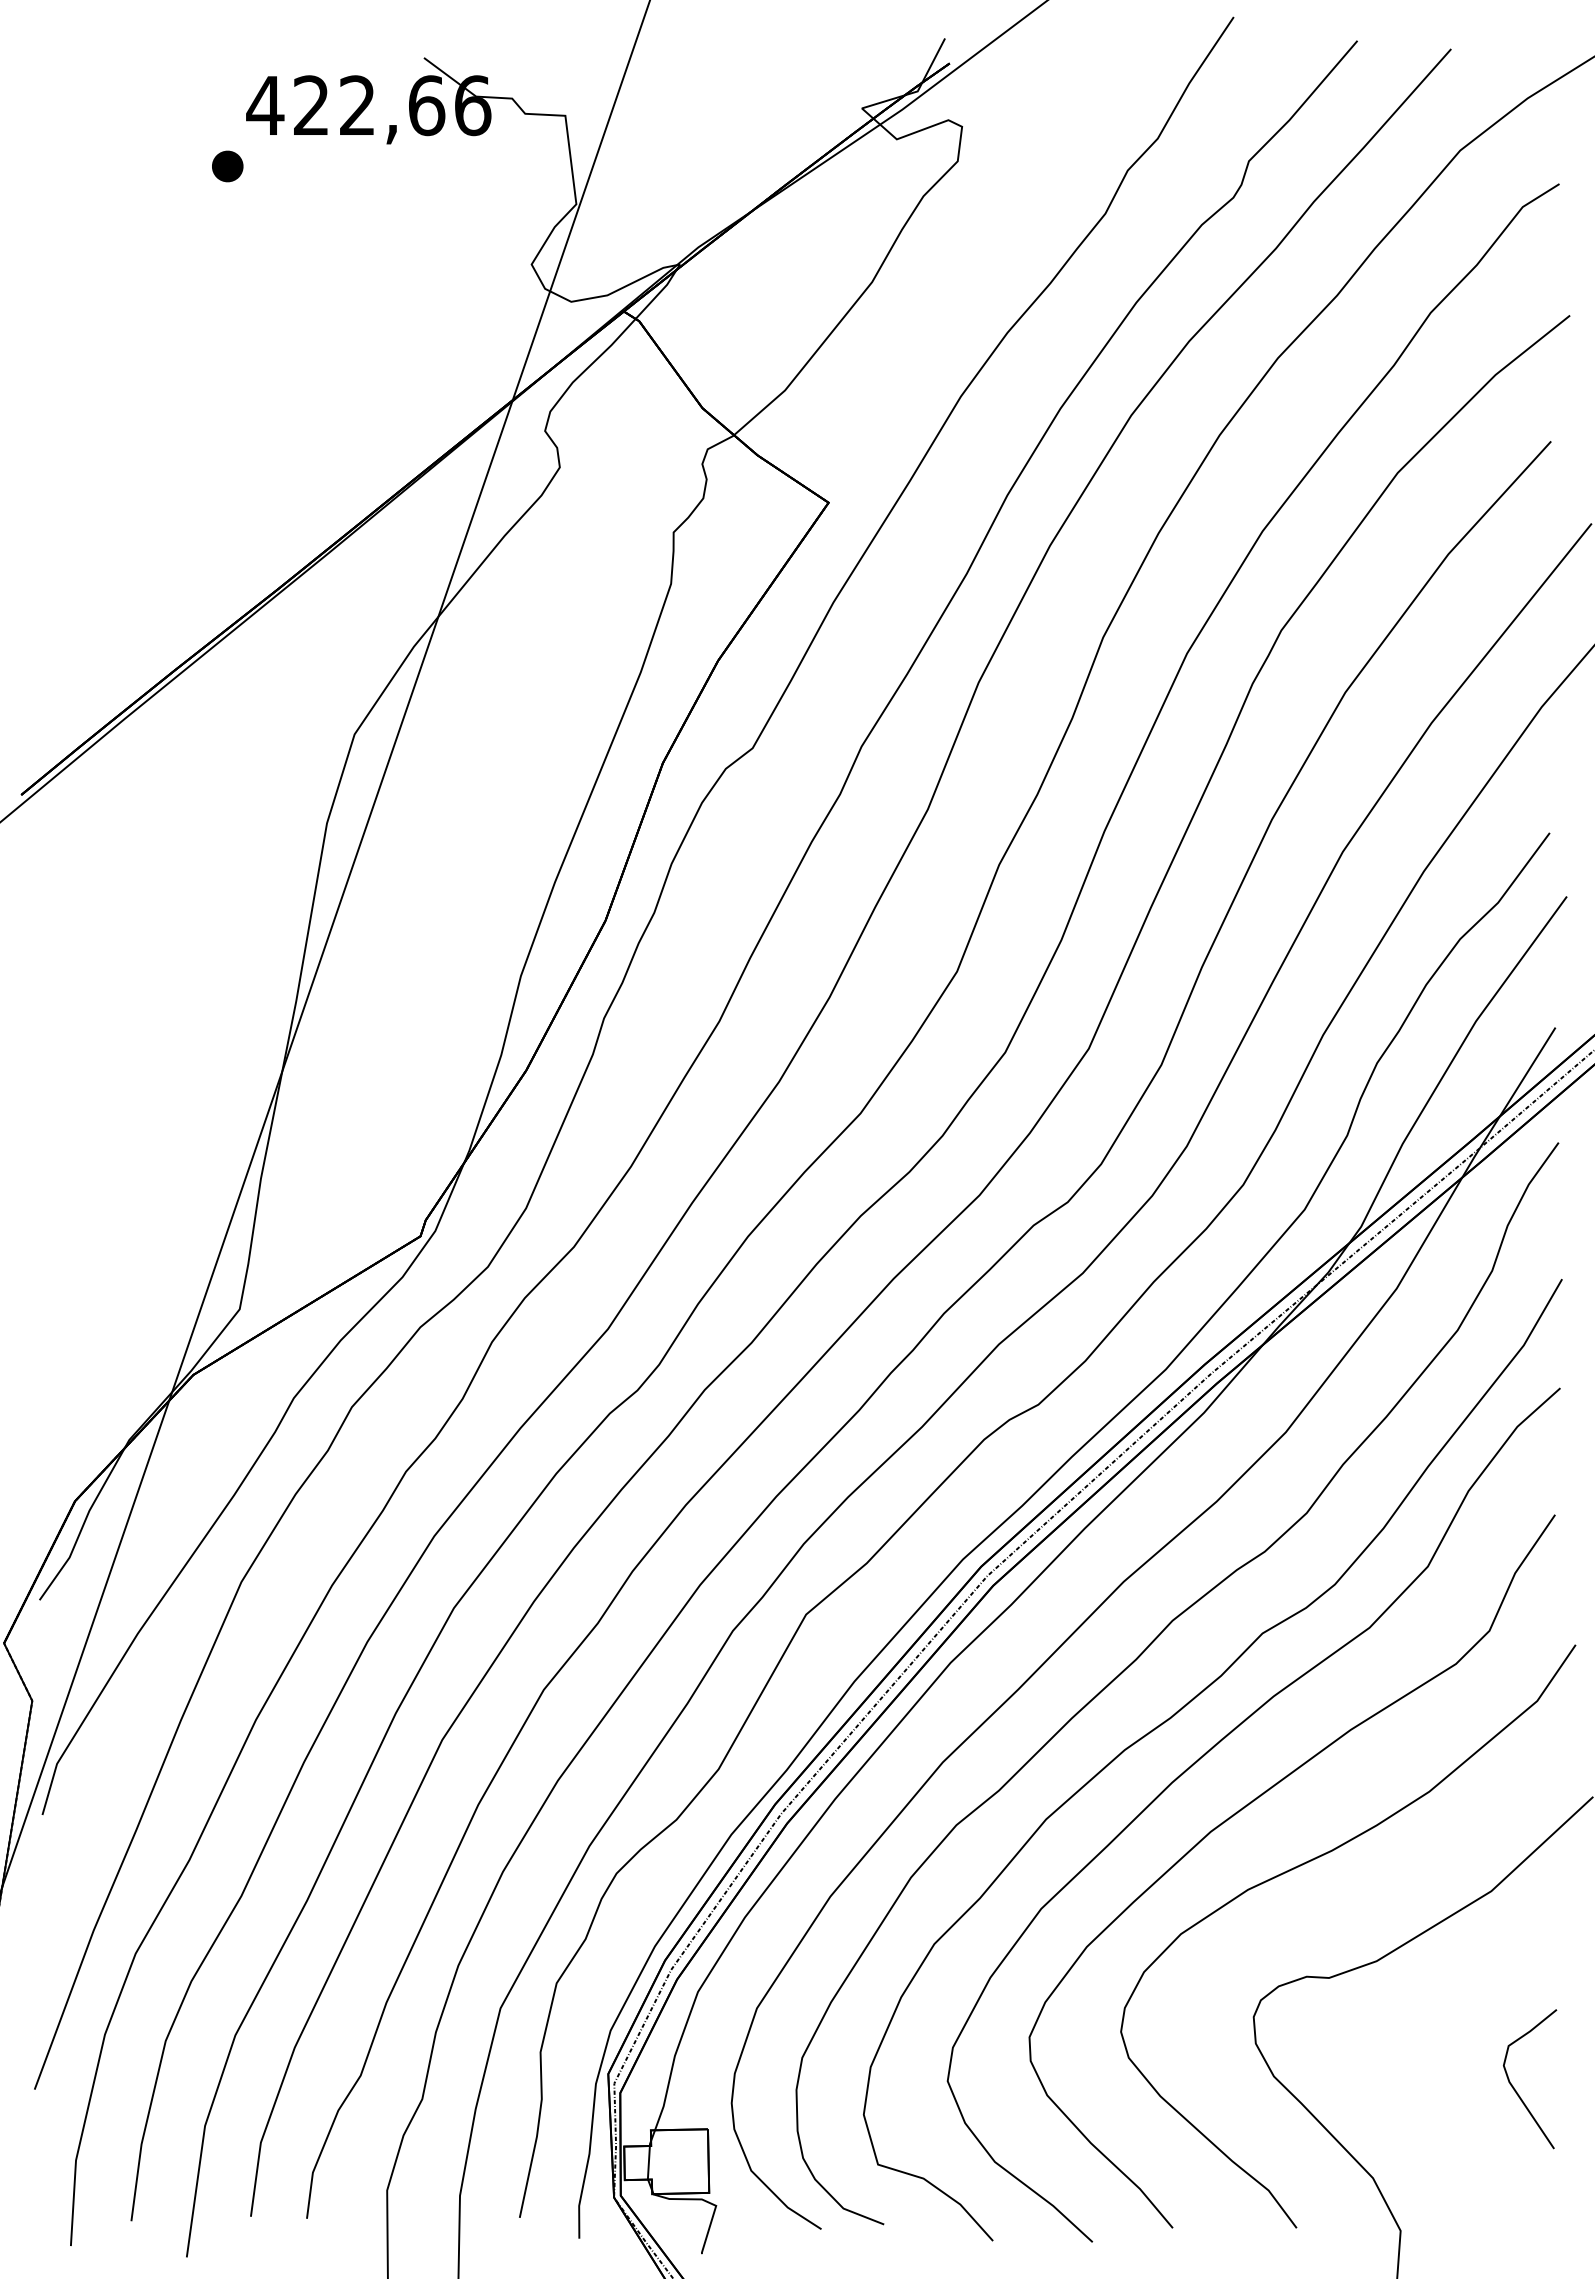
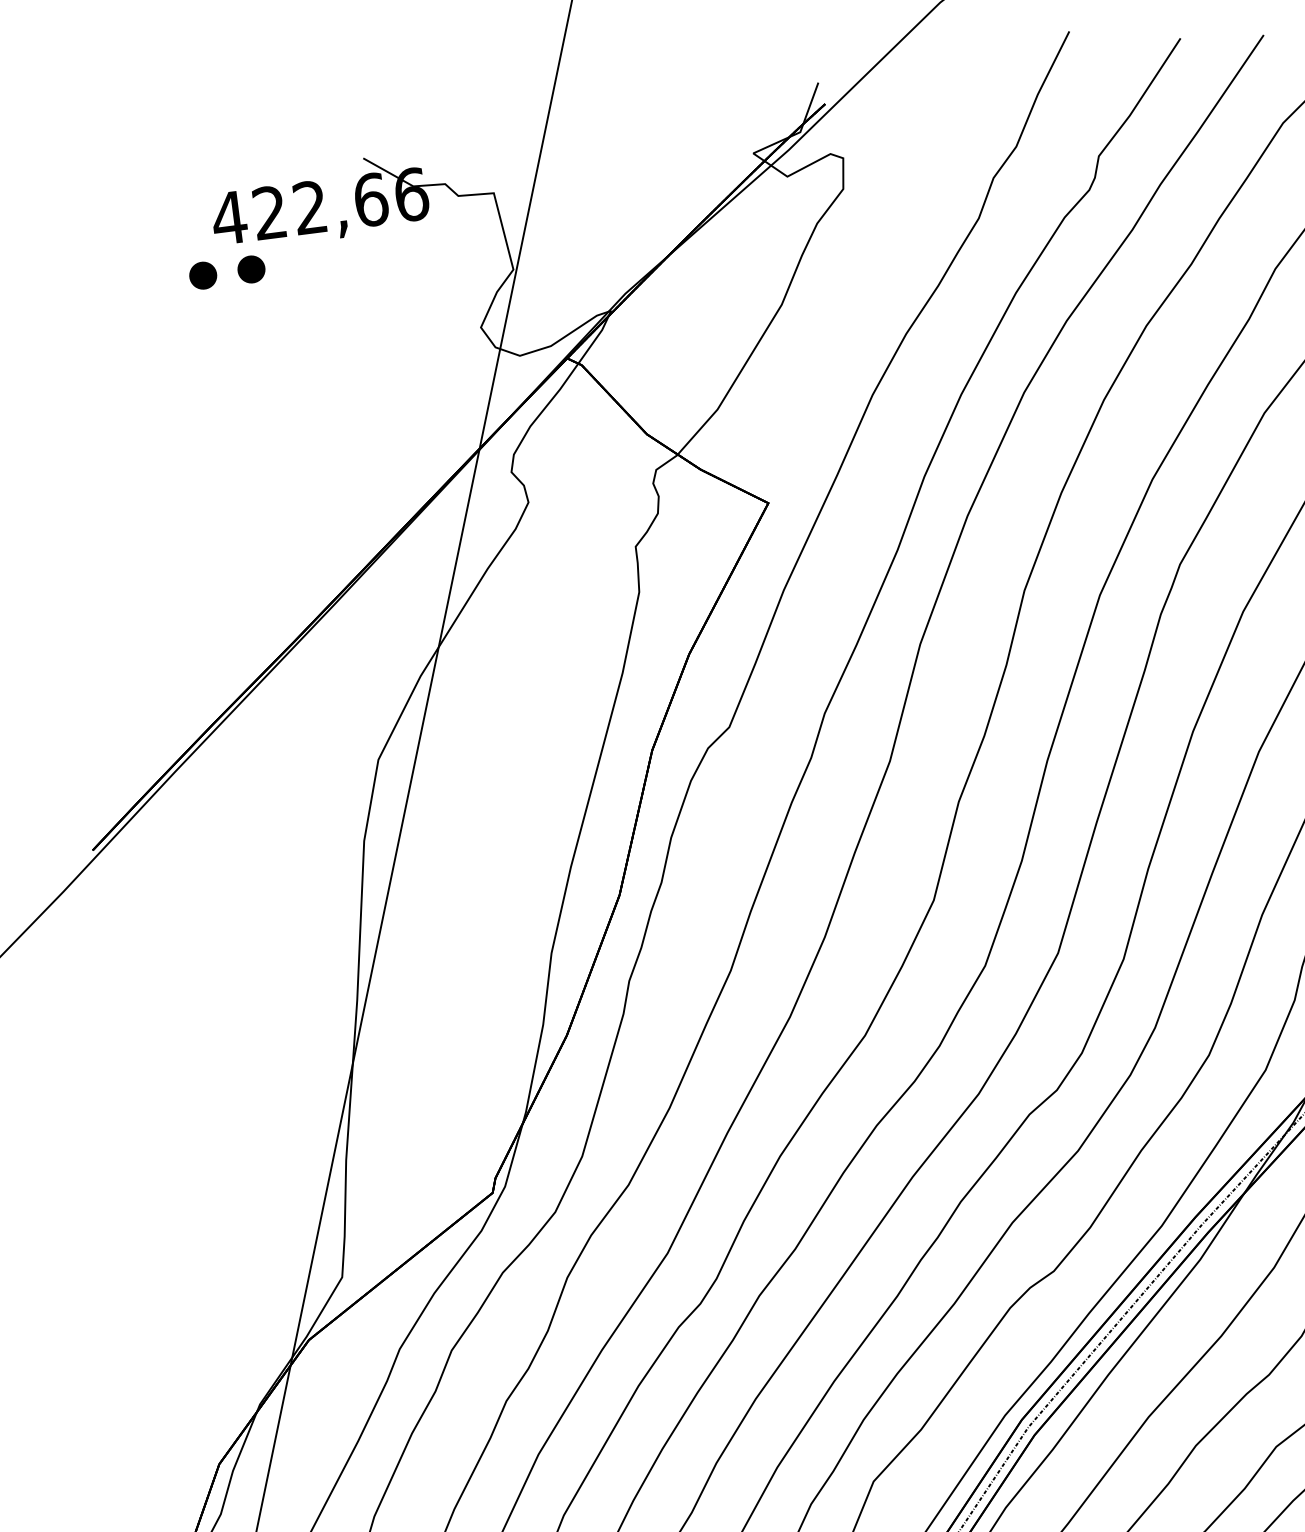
part: (282, 166) -> (251, 269), added

